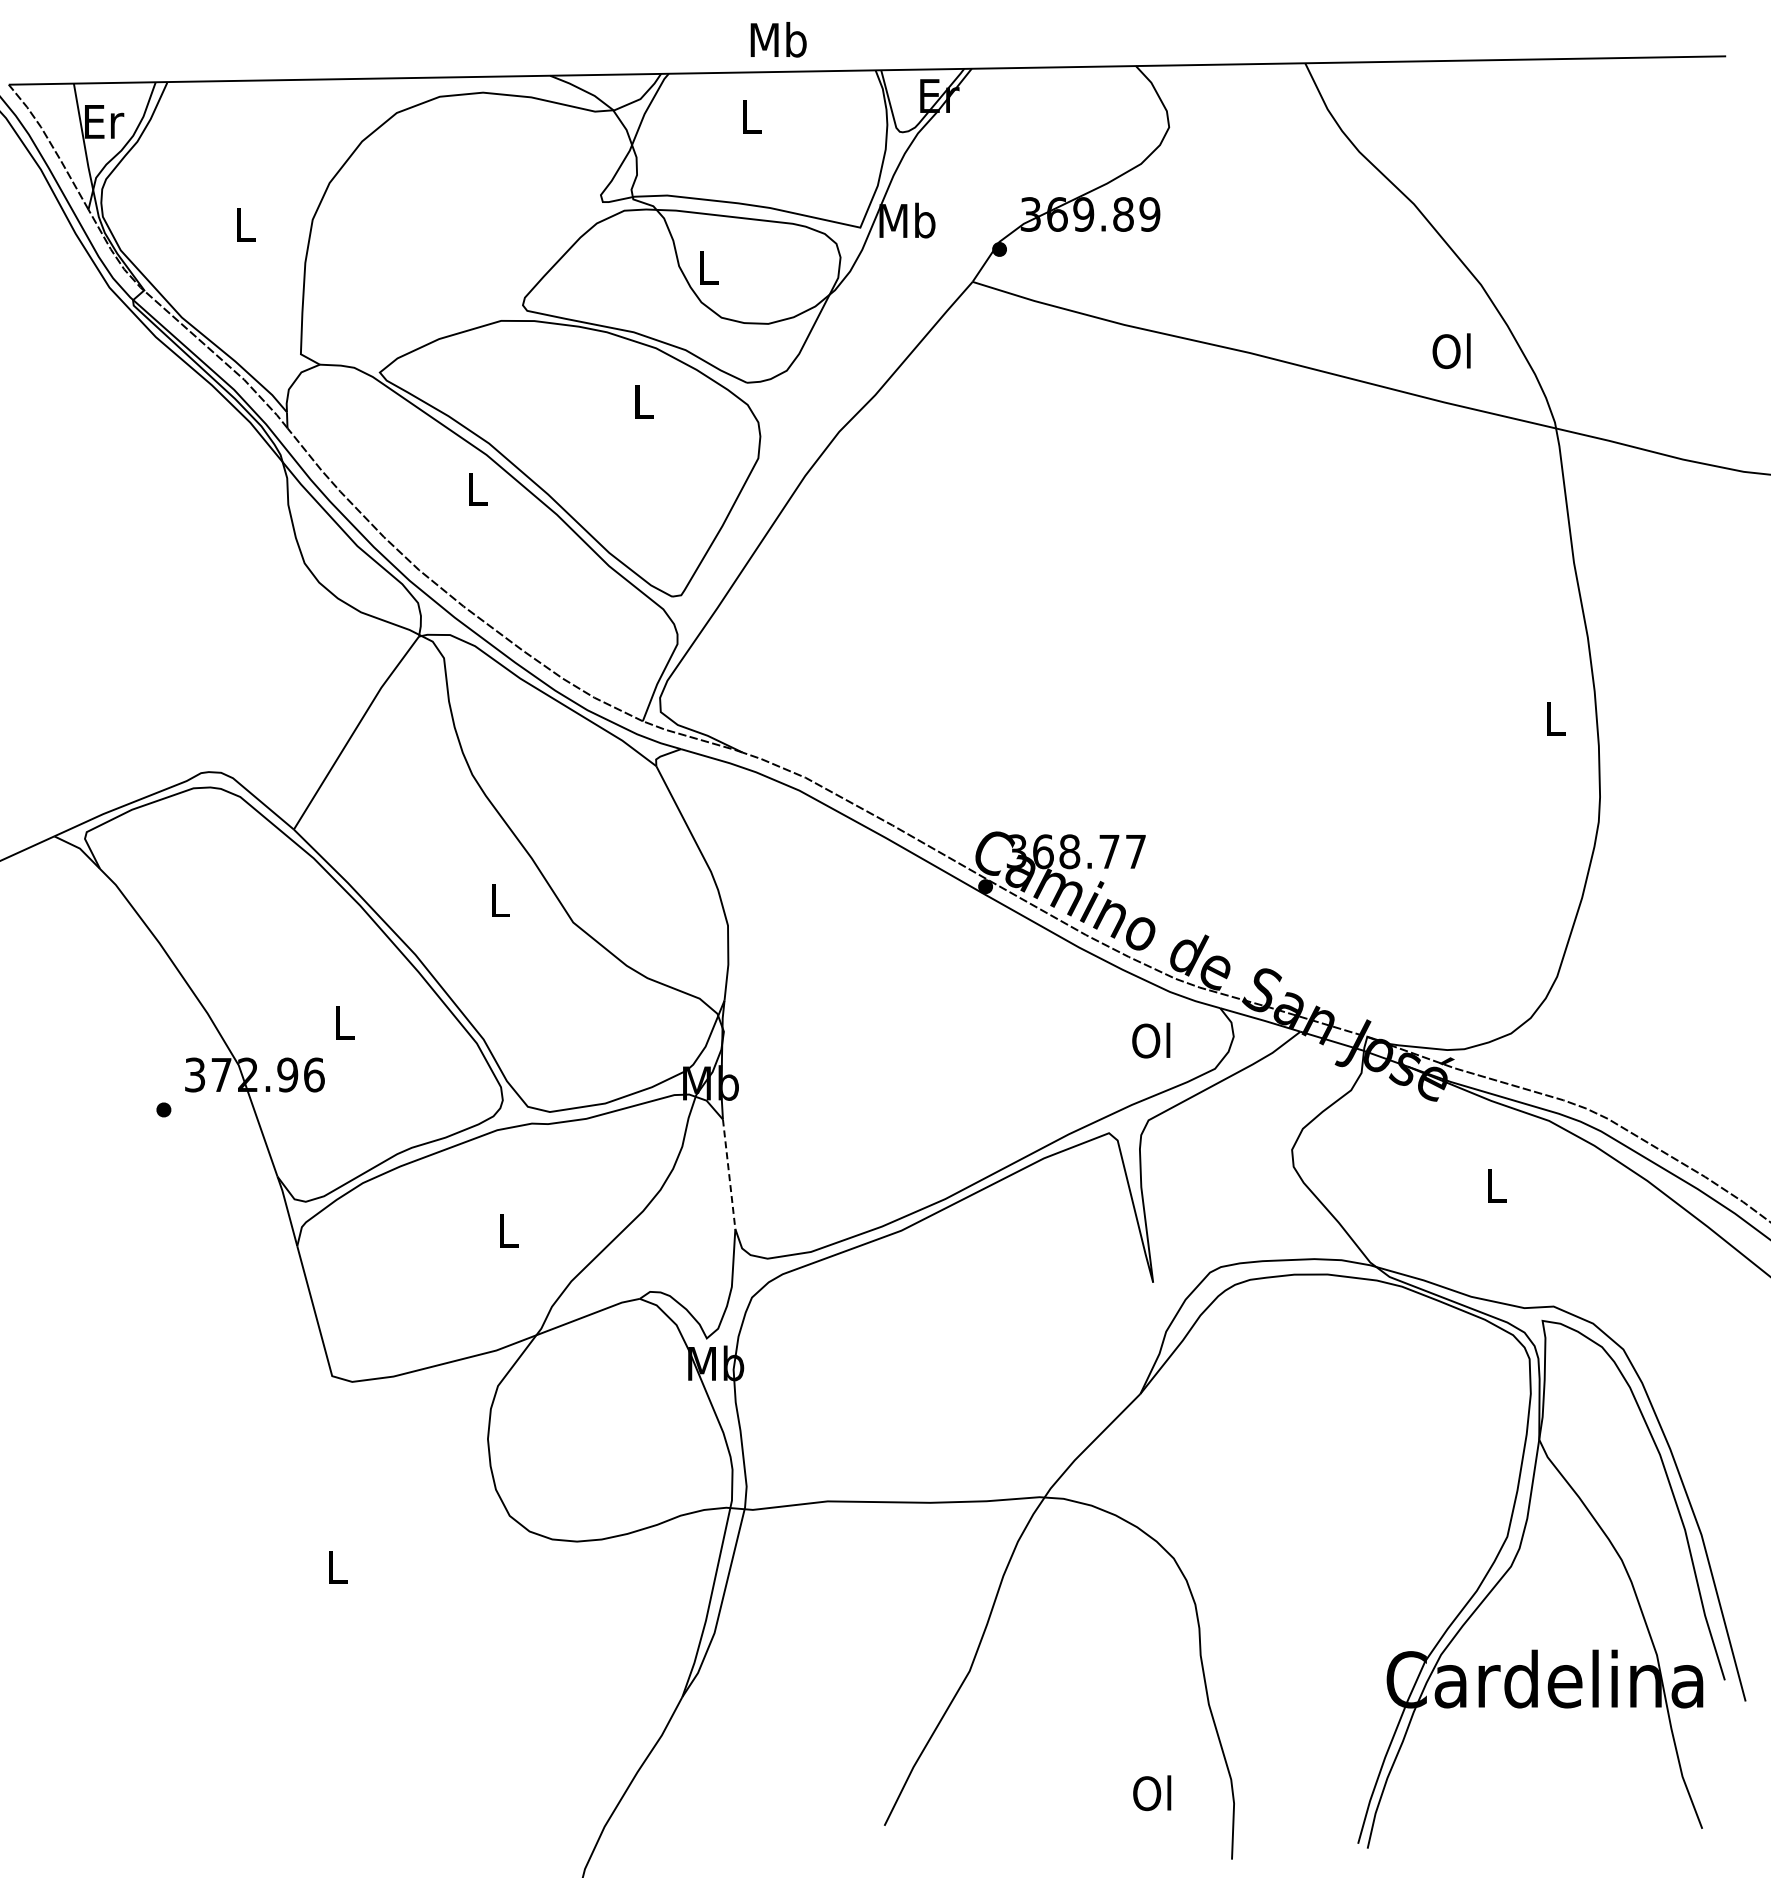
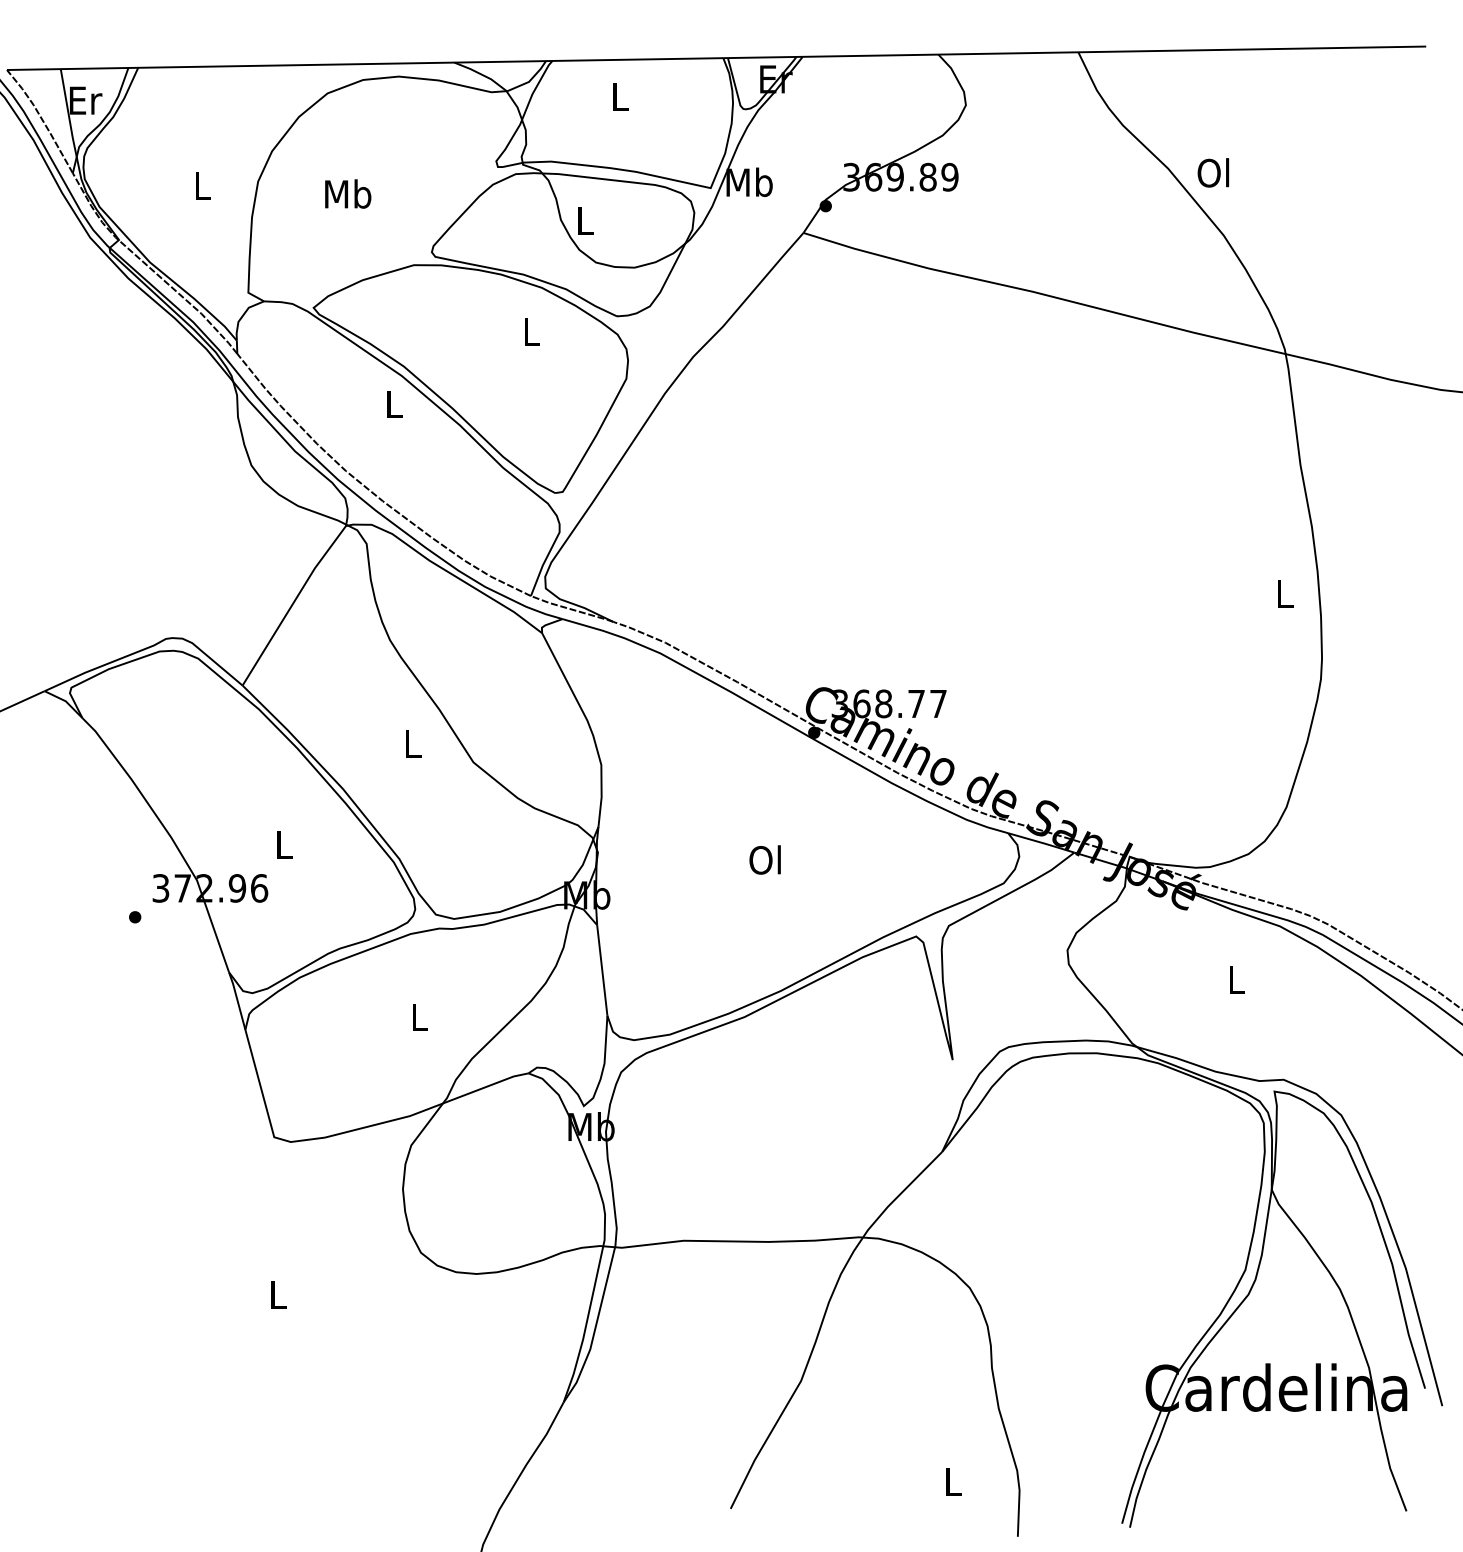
text: (778, 39) -> (348, 193), moved
text: (1451, 350) -> (1213, 172), moved
text: (1151, 1040) -> (765, 859), moved
line: (729, 1174) -> (602, 970), dashed -> solid
text: (1152, 1793) -> (952, 1482), Ol -> L

